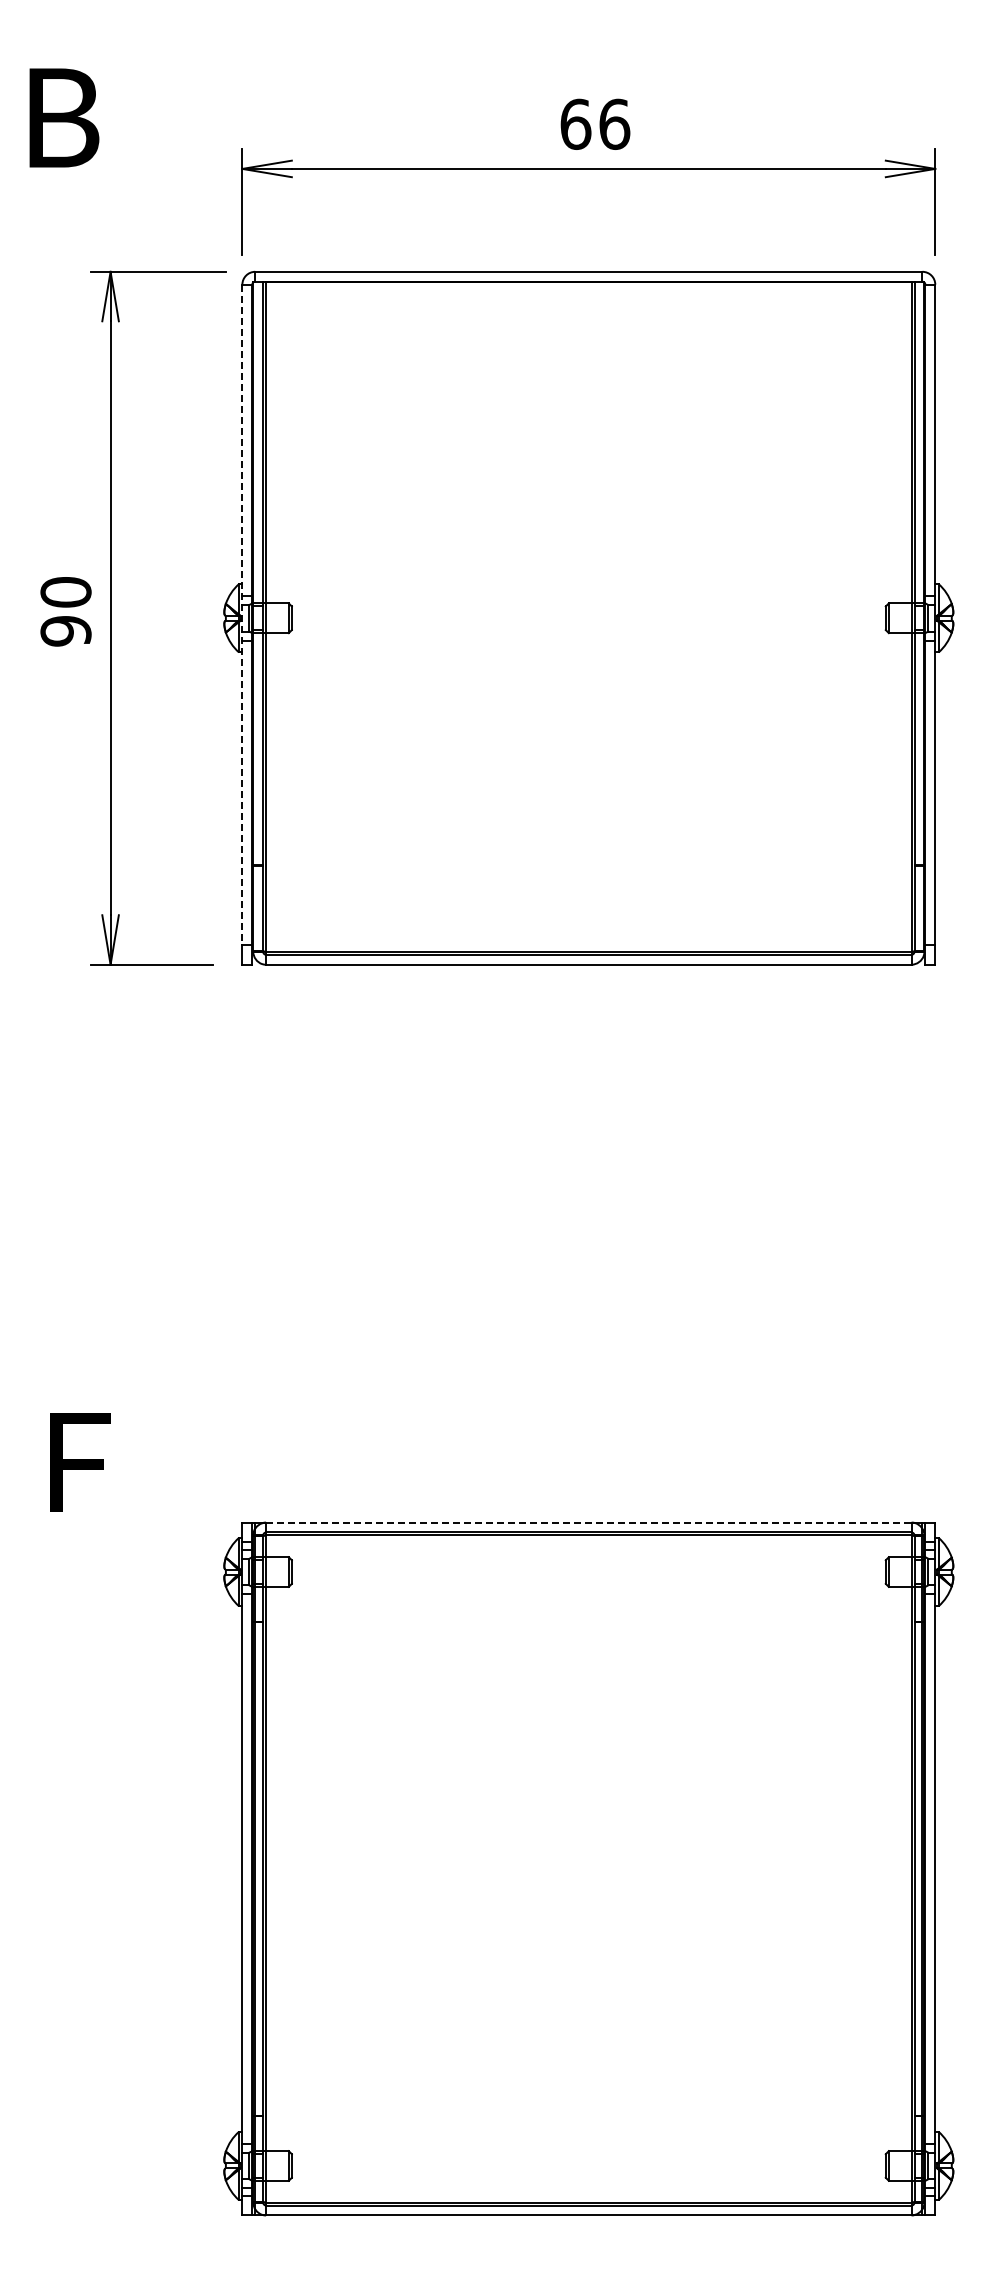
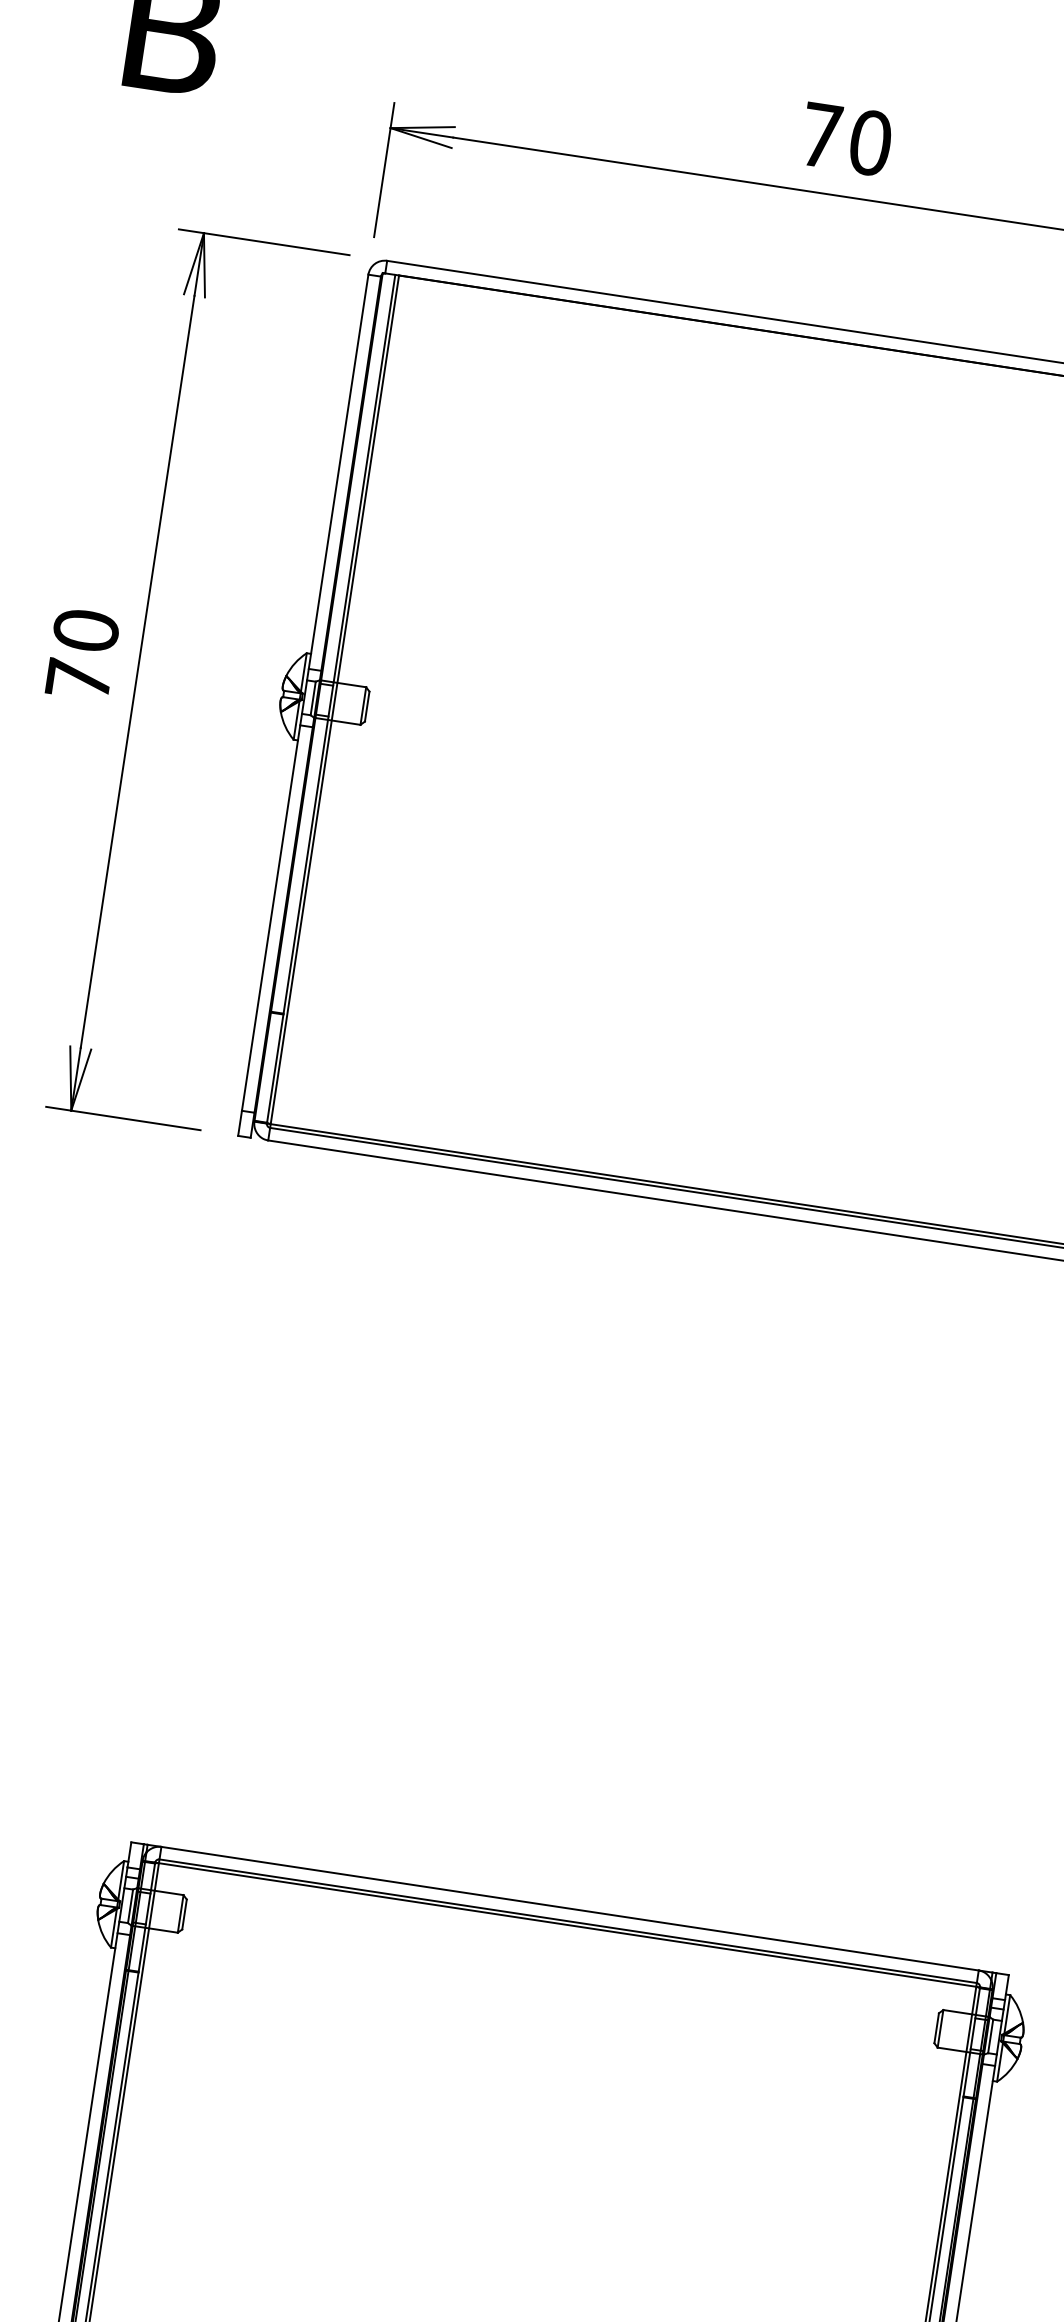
text: (595, 123) -> (846, 138), 66 -> 70
line: (242, 615) -> (305, 693), dashed -> solid
text: (65, 631) -> (77, 680), 90 -> 70
line: (588, 1522) -> (569, 1908), dashed -> solid

